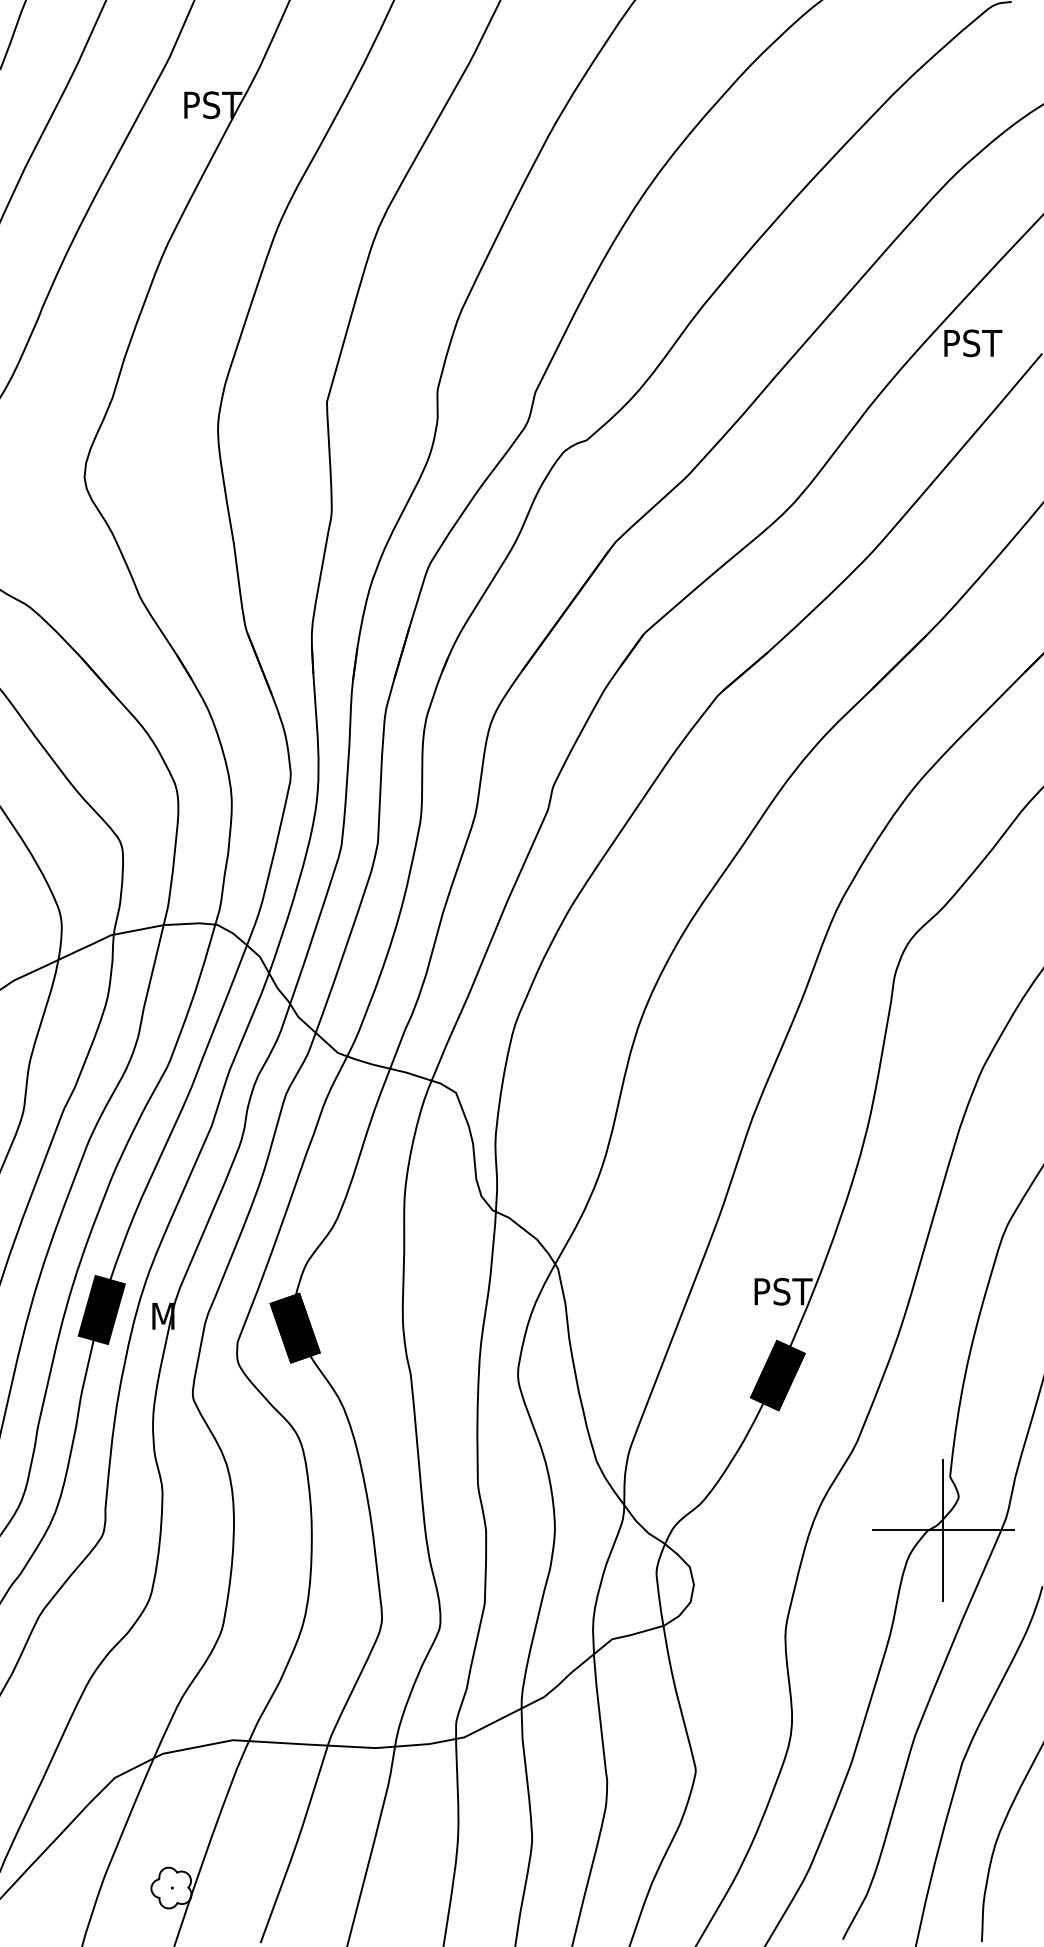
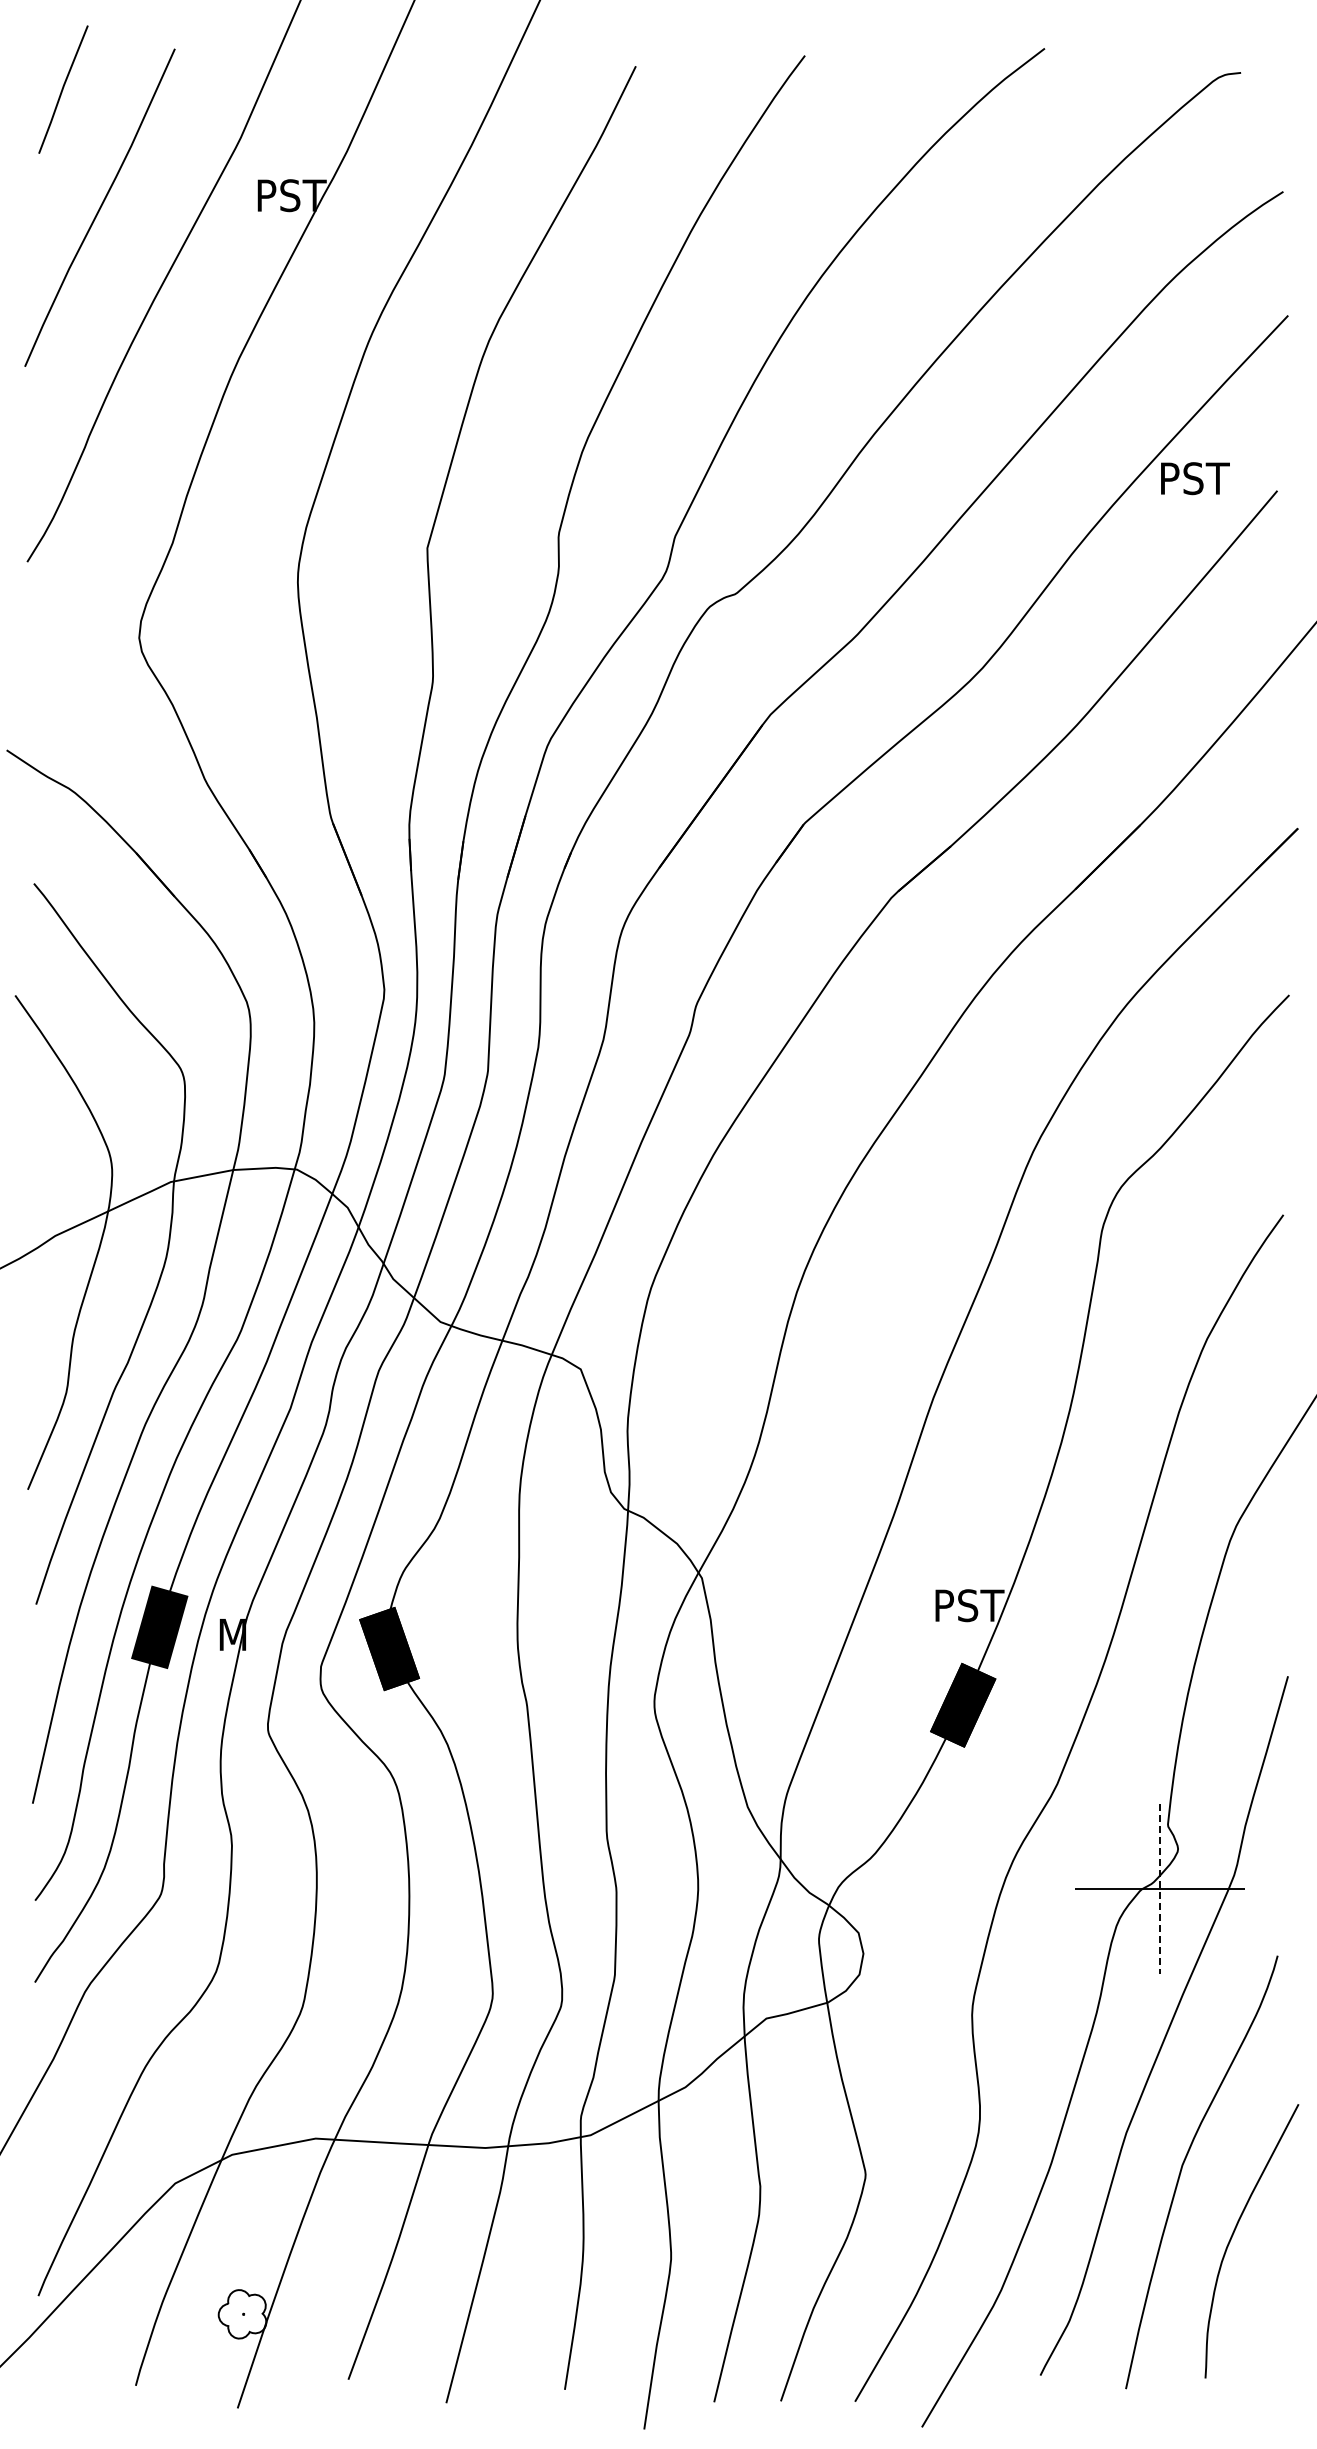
line: (943, 1530) -> (1159, 1889), solid -> dashed

